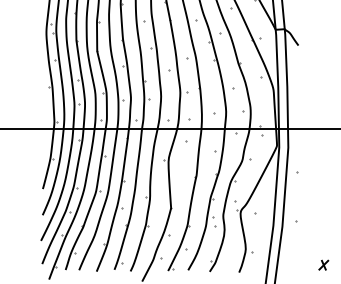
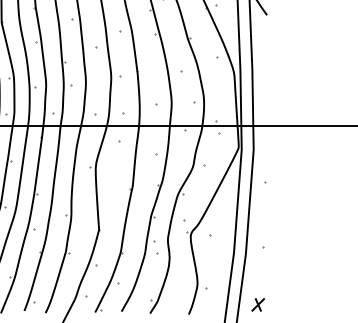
part: (323, 264) -> (257, 303), moved

